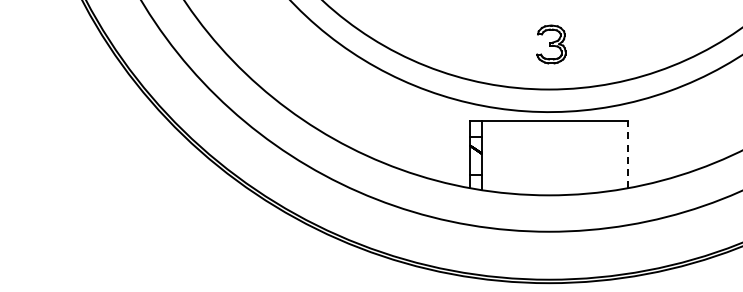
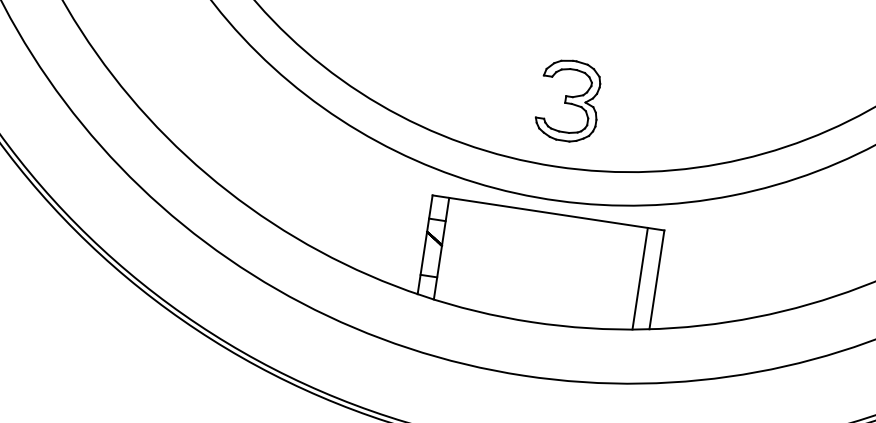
part: (551, 44) -> (569, 100), size x1.43
line: (627, 154) -> (656, 279), dashed -> solid
line: (616, 155) -> (639, 278), added

